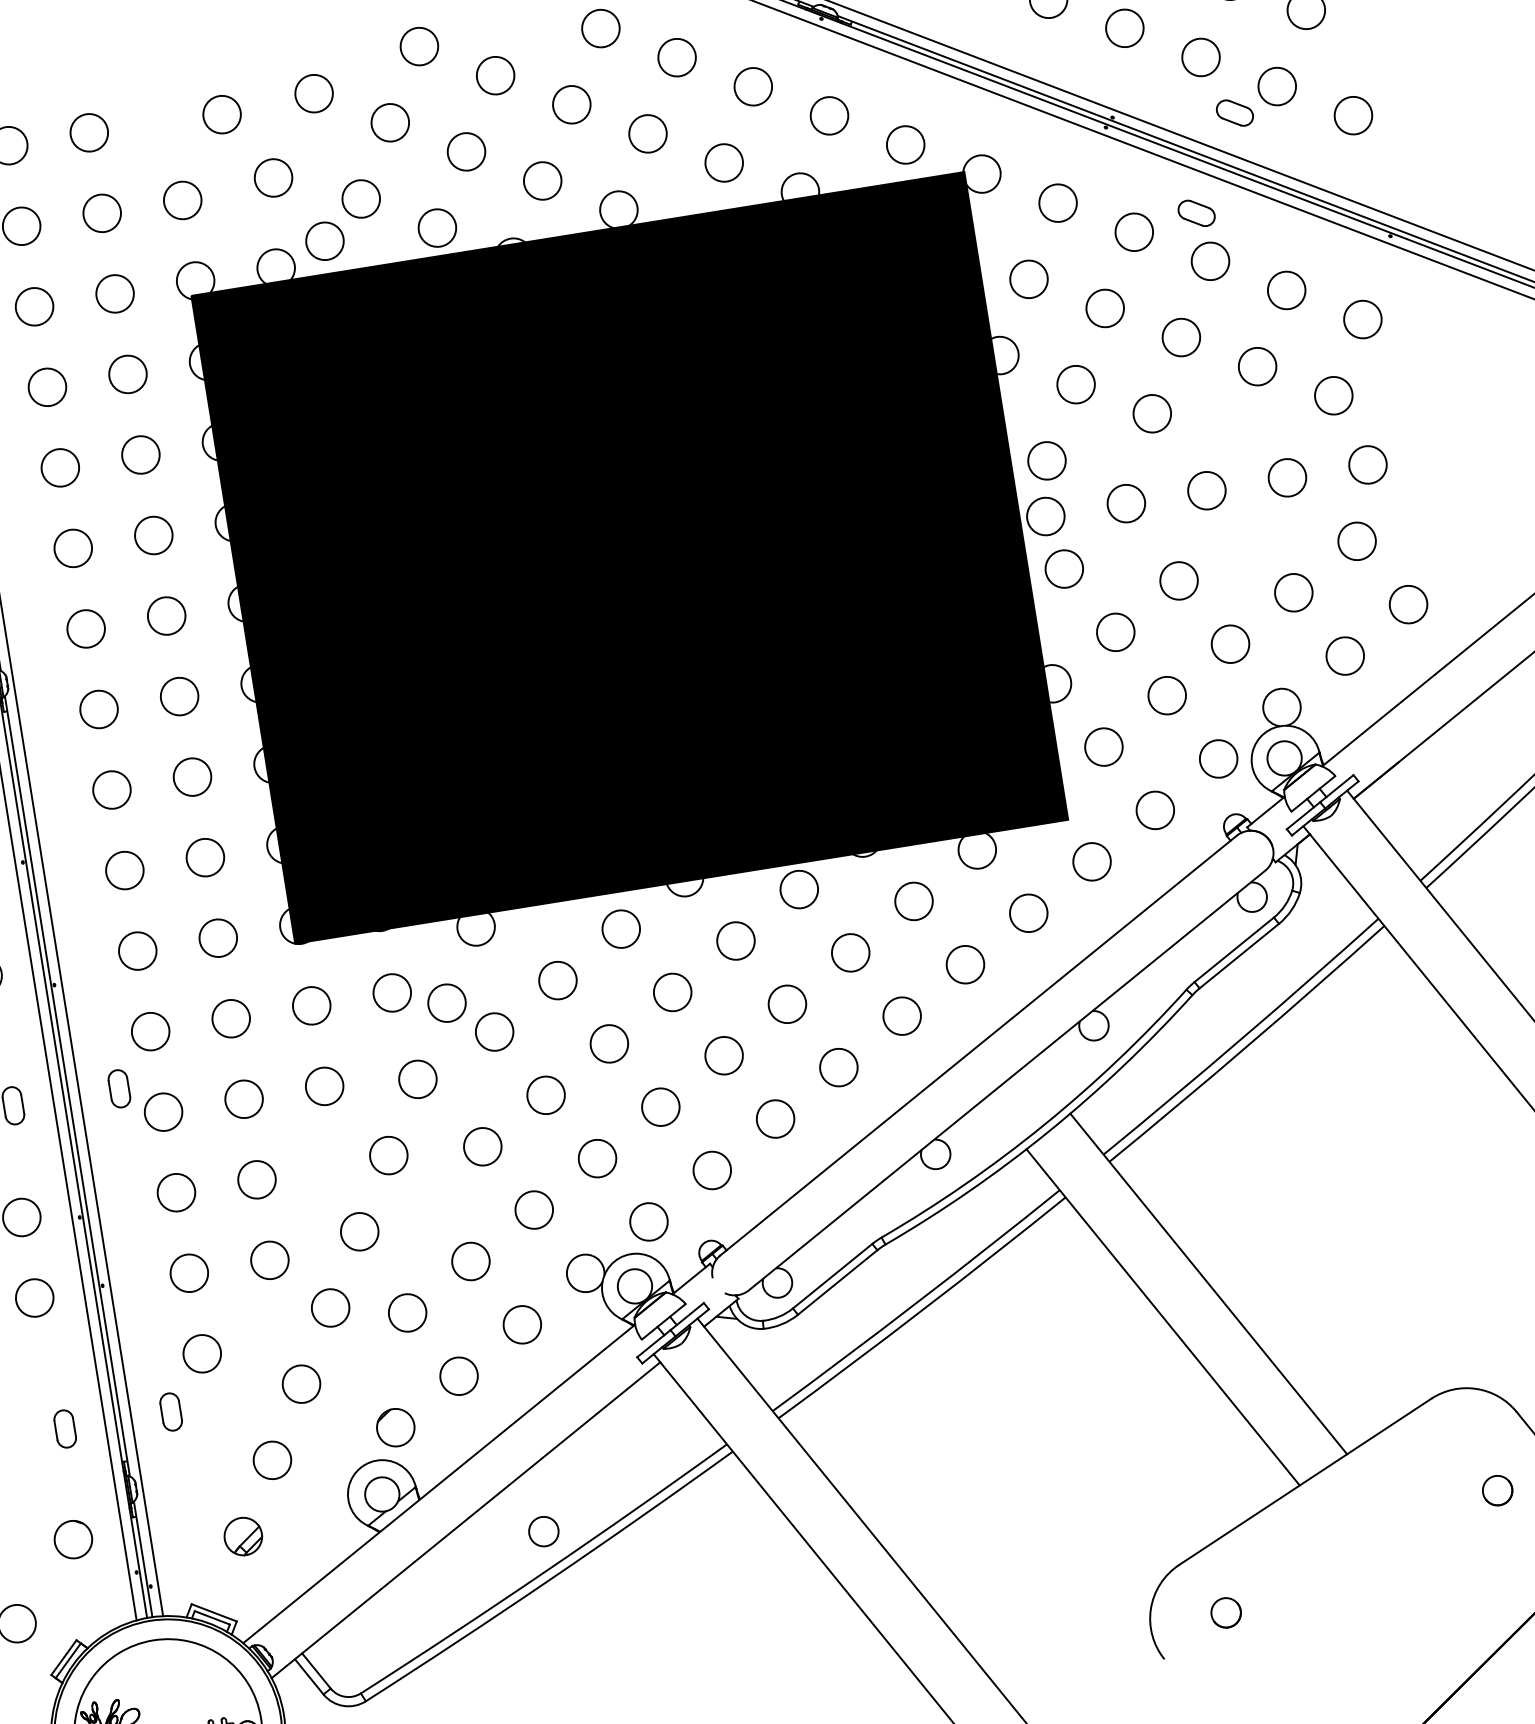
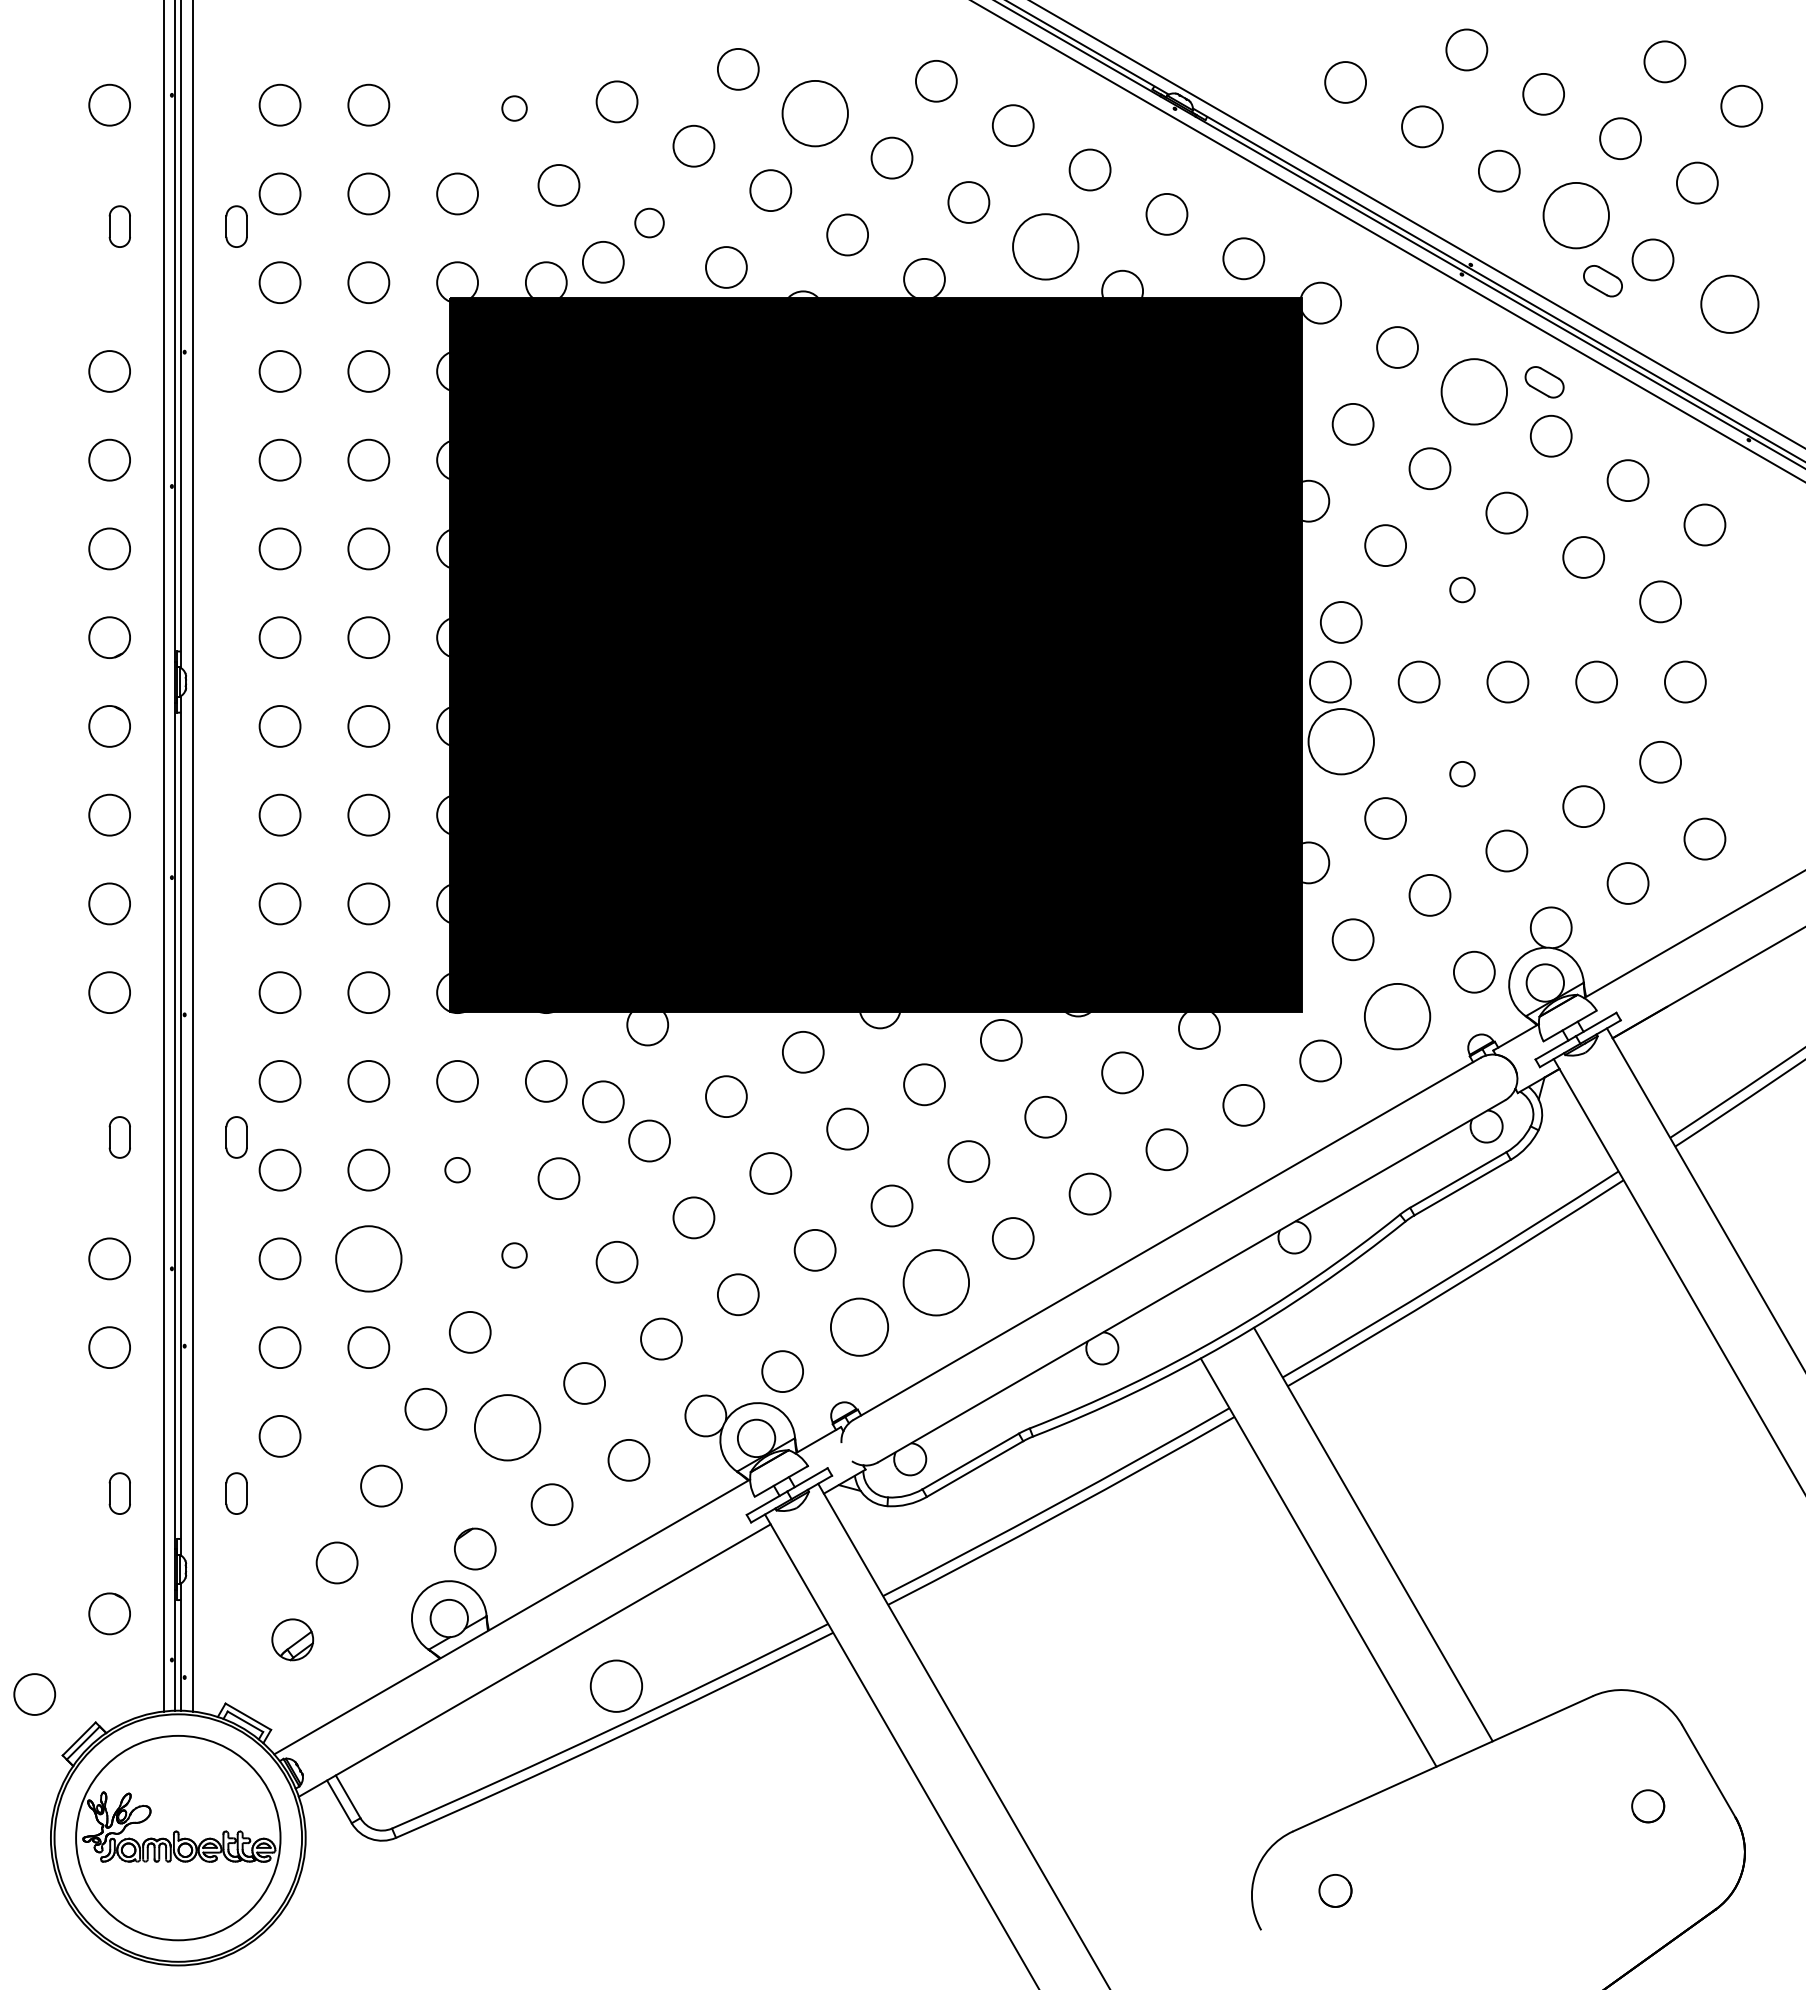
circle: (1200, 57) -> (1575, 215), size x1.6
circle: (494, 75) -> (814, 113), size x1.6
circle: (221, 114) -> (514, 108), size x0.6
circle: (1352, 114) -> (1729, 303), size x1.4
circle: (723, 162) -> (1045, 246), size x1.6
circle: (361, 198) -> (649, 222), size x0.7
circle: (1134, 231) -> (1474, 391), size x1.6
circle: (1152, 413) -> (1462, 589), size x0.6
circle: (1063, 569) -> (1340, 741), size x1.6
circle: (1178, 580) -> (1462, 773), size x0.6
circle: (1155, 810) -> (1397, 1016), size x1.6
circle: (324, 1085) -> (457, 1169), size x0.6
circle: (775, 1118) -> (936, 1282), size x1.6
circle: (388, 1155) -> (514, 1255), size x0.6
circle: (712, 1169) -> (859, 1326), size x1.4
circle: (256, 1179) -> (368, 1258), size x1.6
circle: (407, 1312) -> (507, 1427), size x1.6
circle: (543, 1531) -> (616, 1686), size x1.6

